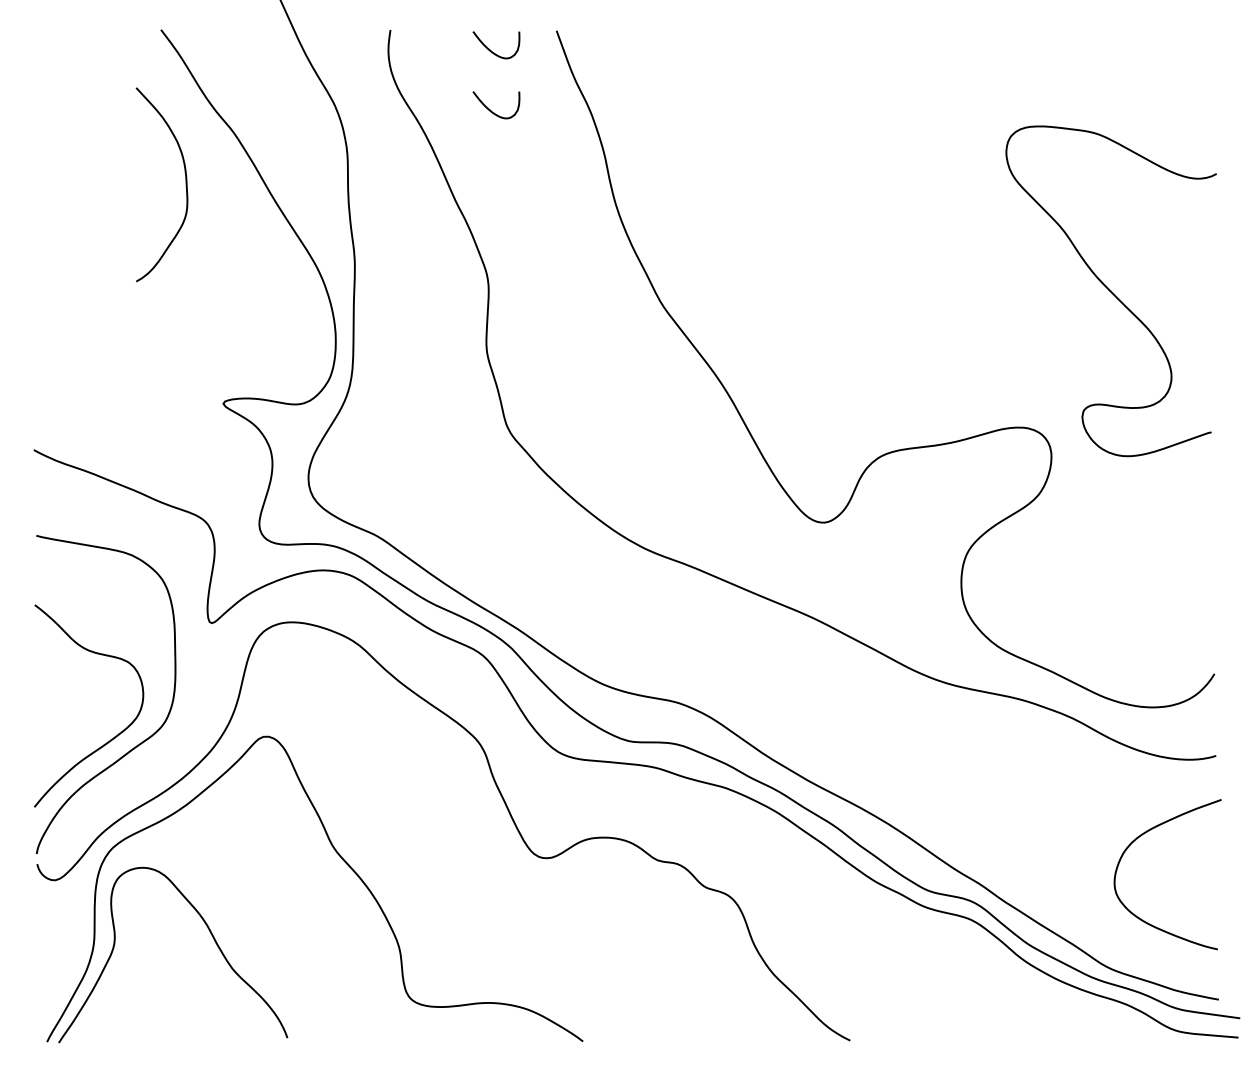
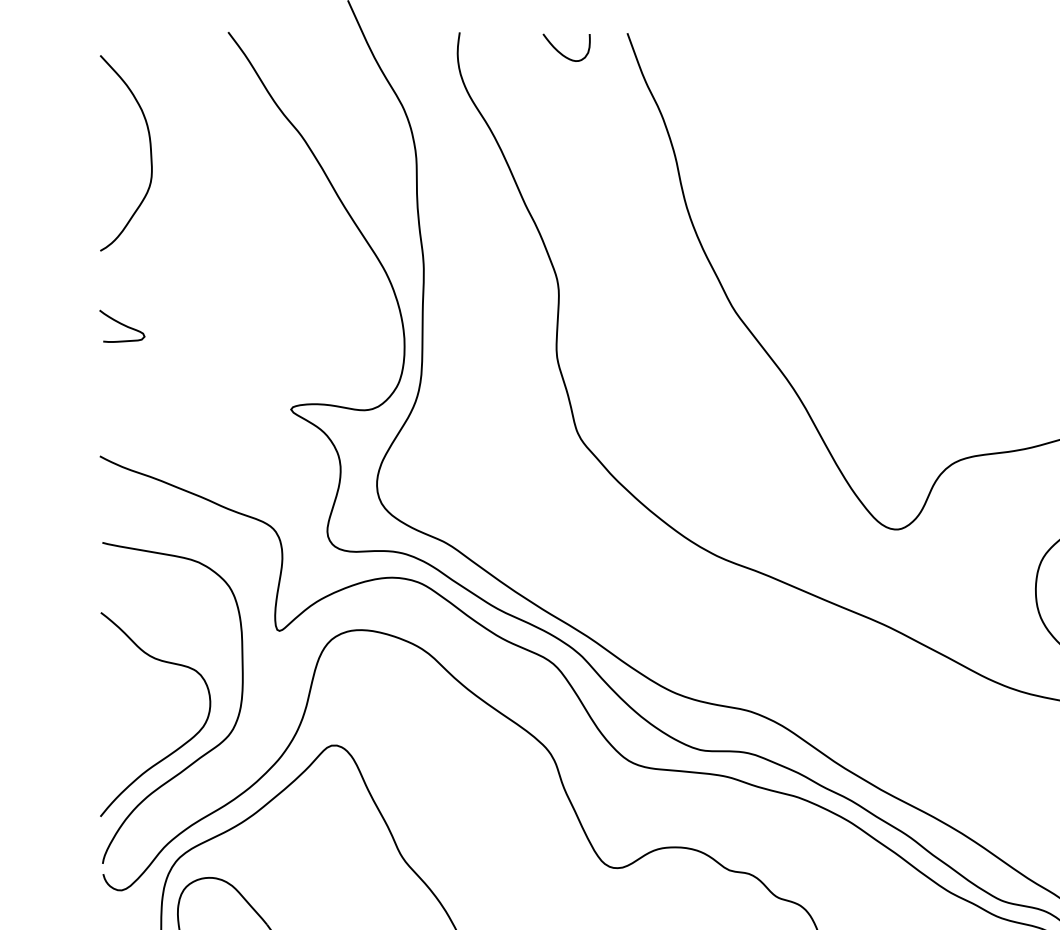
curve: (491, 110) -> (561, 113), removed
curve: (185, 184) -> (149, 152), moved
curve: (56, 320) -> (122, 325), added

